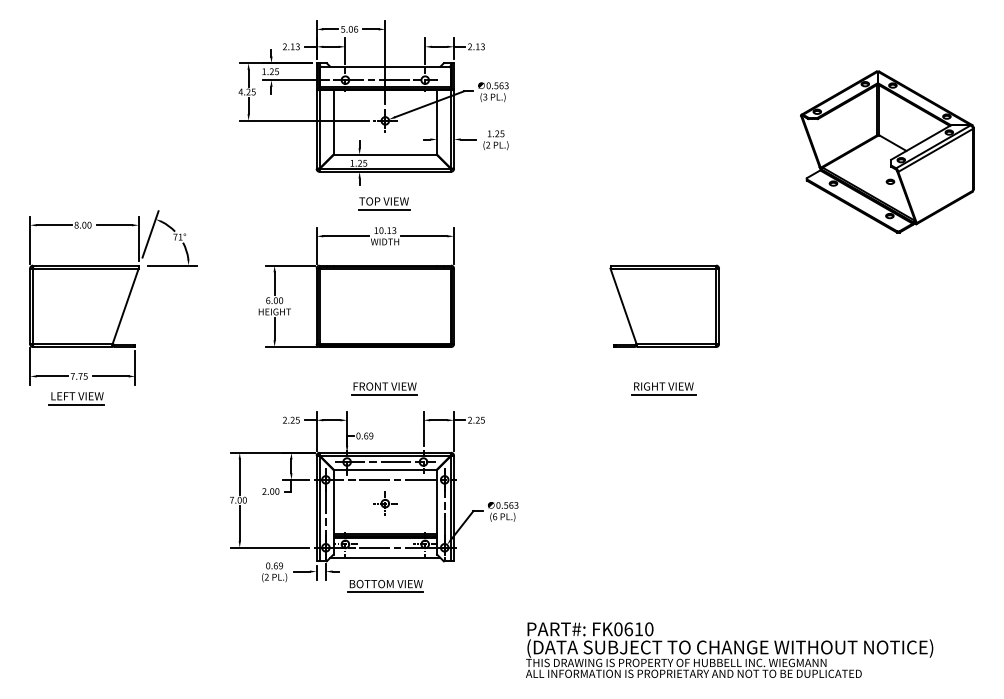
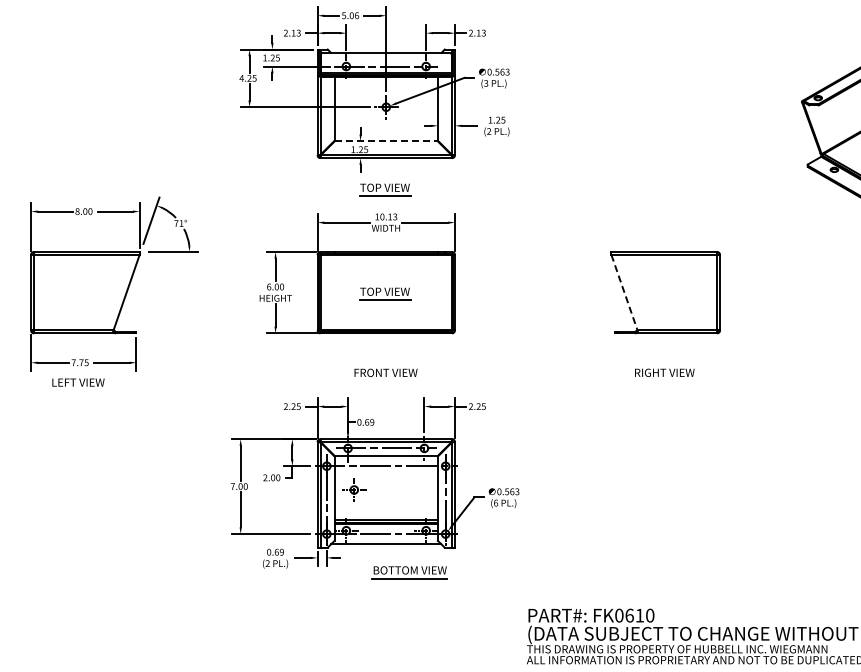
line: (385, 154) -> (386, 140), solid -> dashed
line: (623, 306) -> (624, 292), solid -> dashed
part: (384, 307) -> (385, 293), added
line: (384, 394) -> (385, 380), removed
line: (663, 394) -> (664, 380), removed
line: (76, 404) -> (77, 390), removed
part: (385, 503) -> (354, 489), moved
part: (385, 586) -> (409, 572), moved

